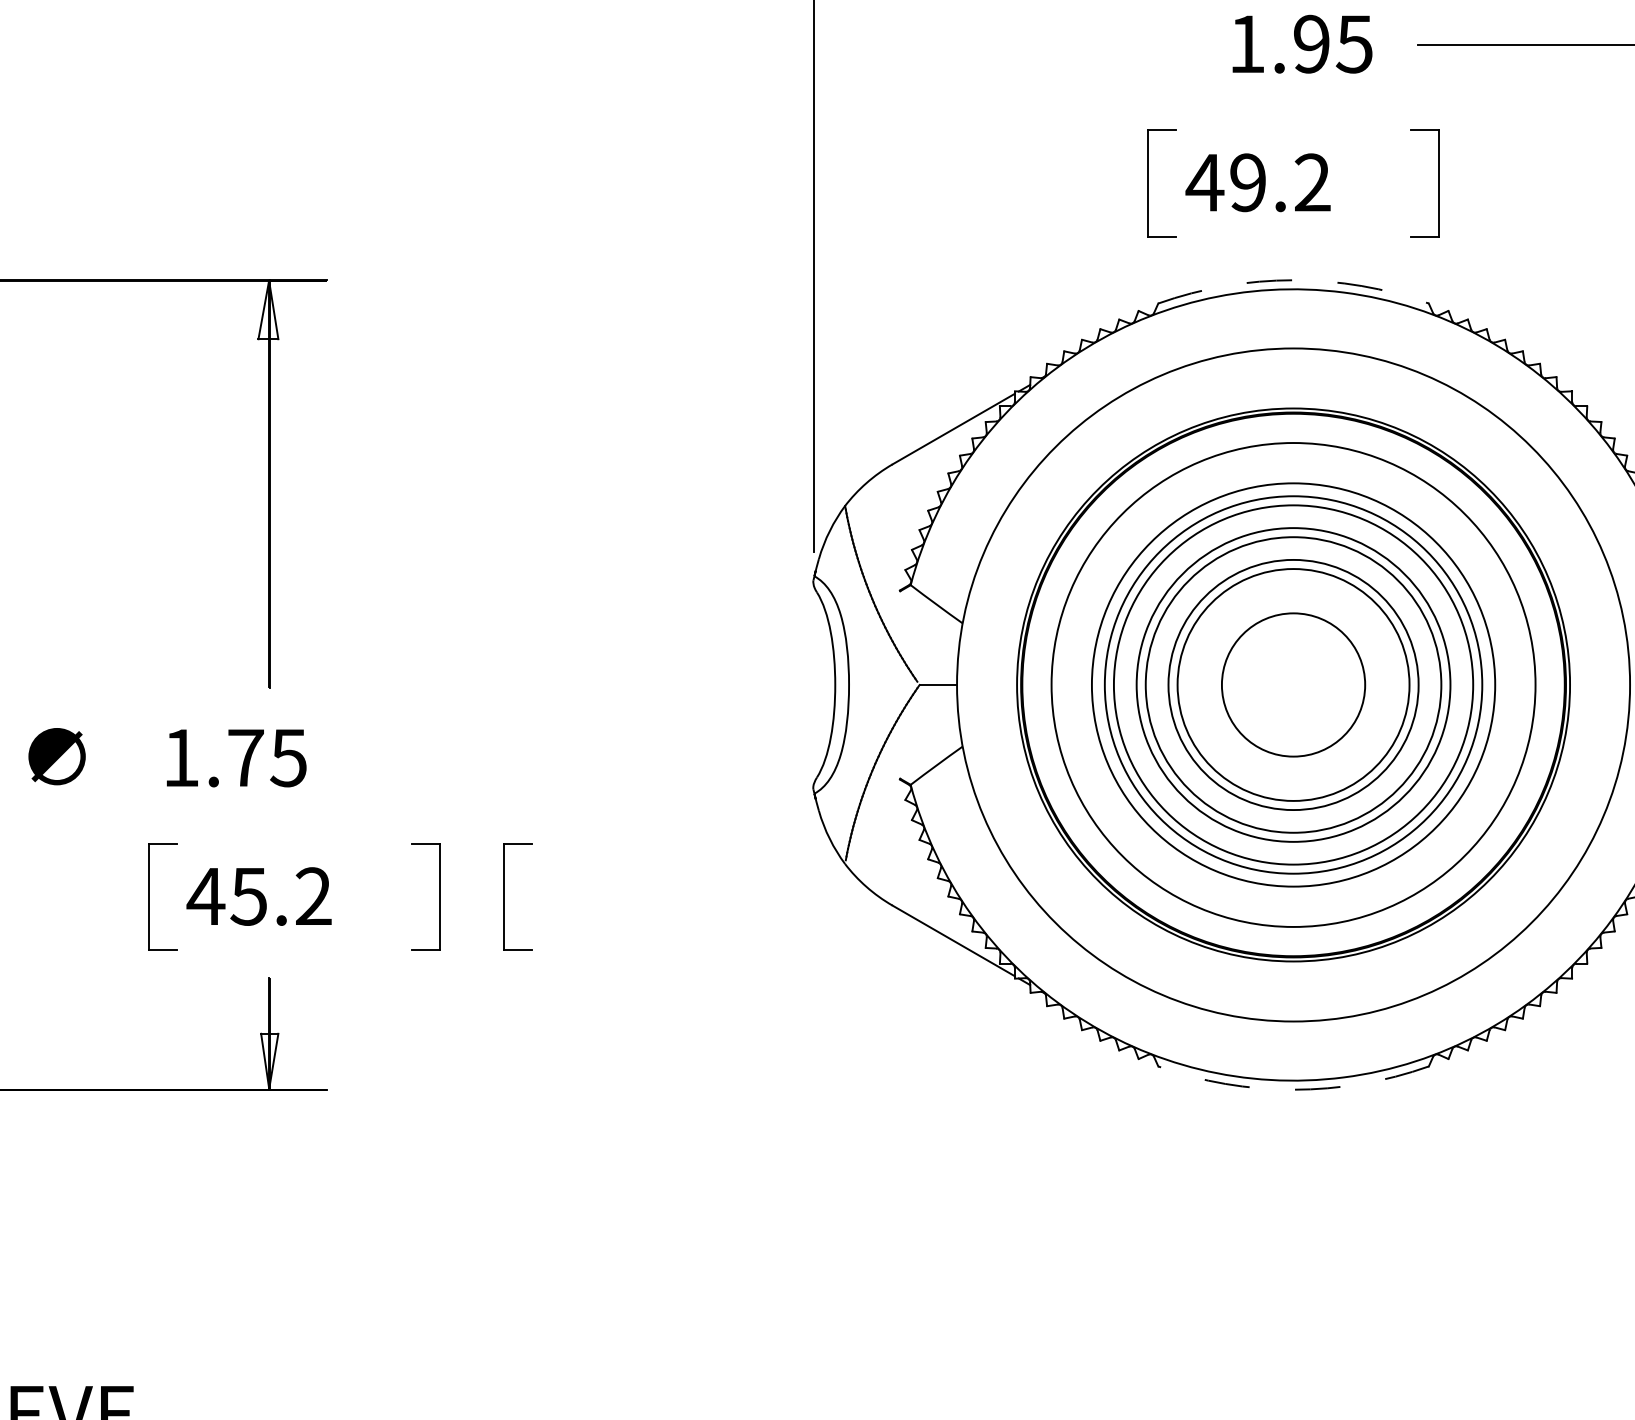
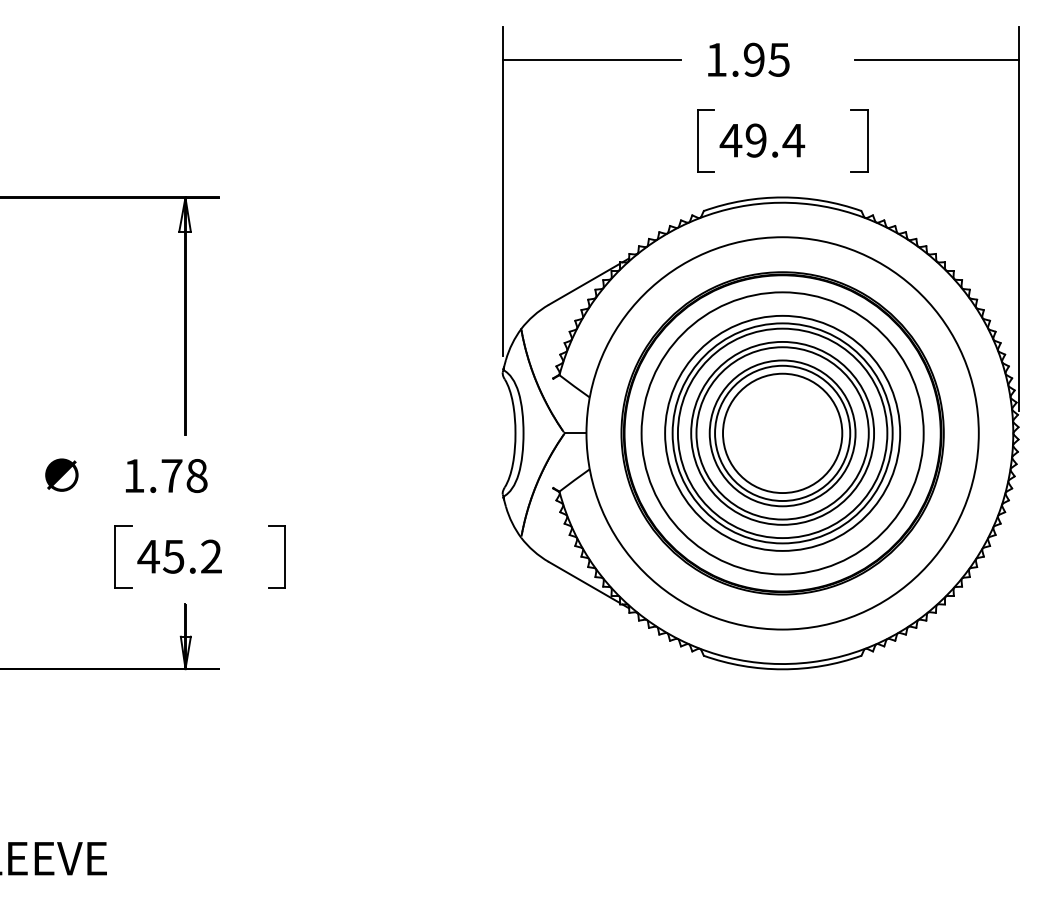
text: (1301, 43) -> (748, 59), moved
line: (965, 45) -> (591, 60), added
text: (1312, 182) -> (793, 140), 49.2 -> 49.4
arc: (1293, 280) -> (782, 197), dashed -> solid
circle: (1293, 685) -> (782, 433), size x1.43
text: (288, 757) -> (196, 475), 1.75 -> 1.78
part: (504, 896) -> (322, 556), removed
arc: (1293, 1090) -> (782, 669), dashed -> solid

